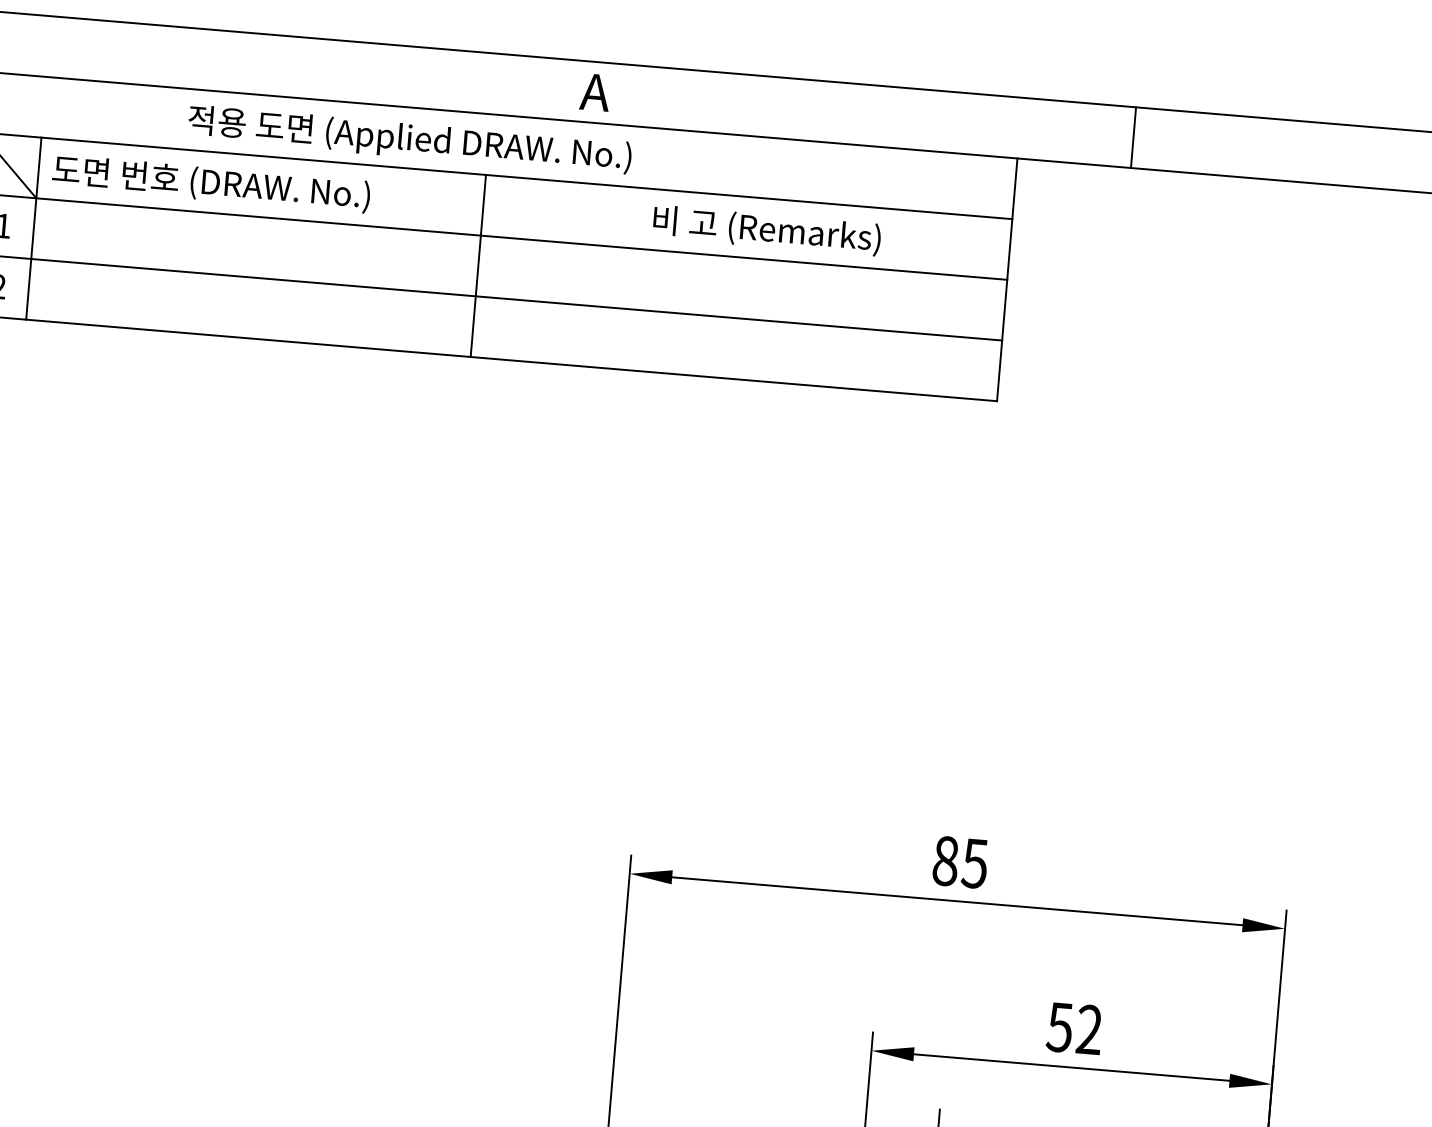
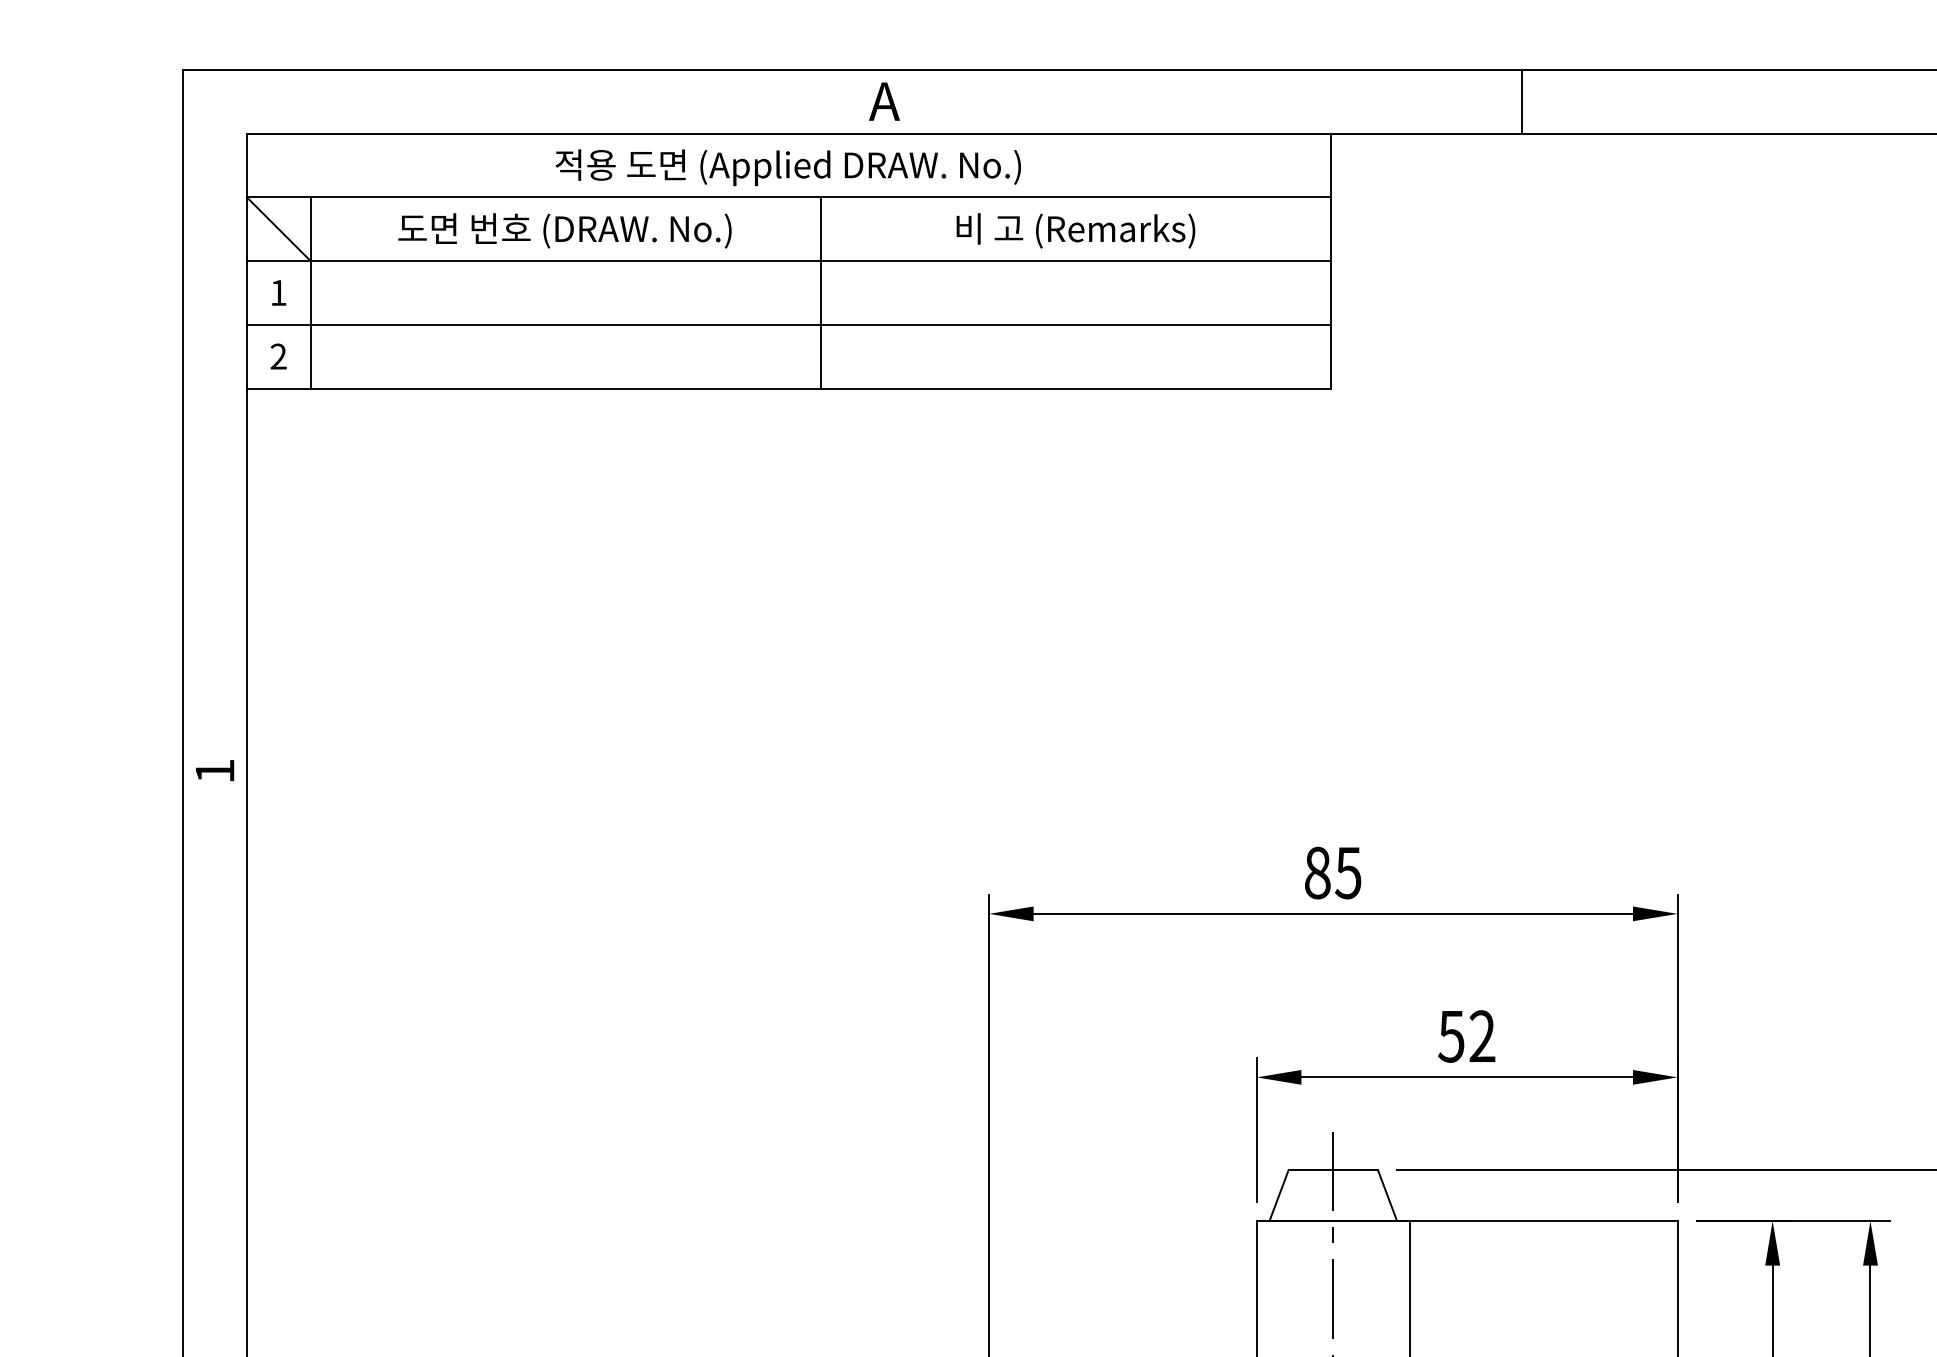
line: (1133, 137) -> (1522, 101), moved
text: (409, 139) -> (787, 167), moved
text: (210, 183) -> (564, 230), moved
line: (478, 265) -> (820, 292), moved

